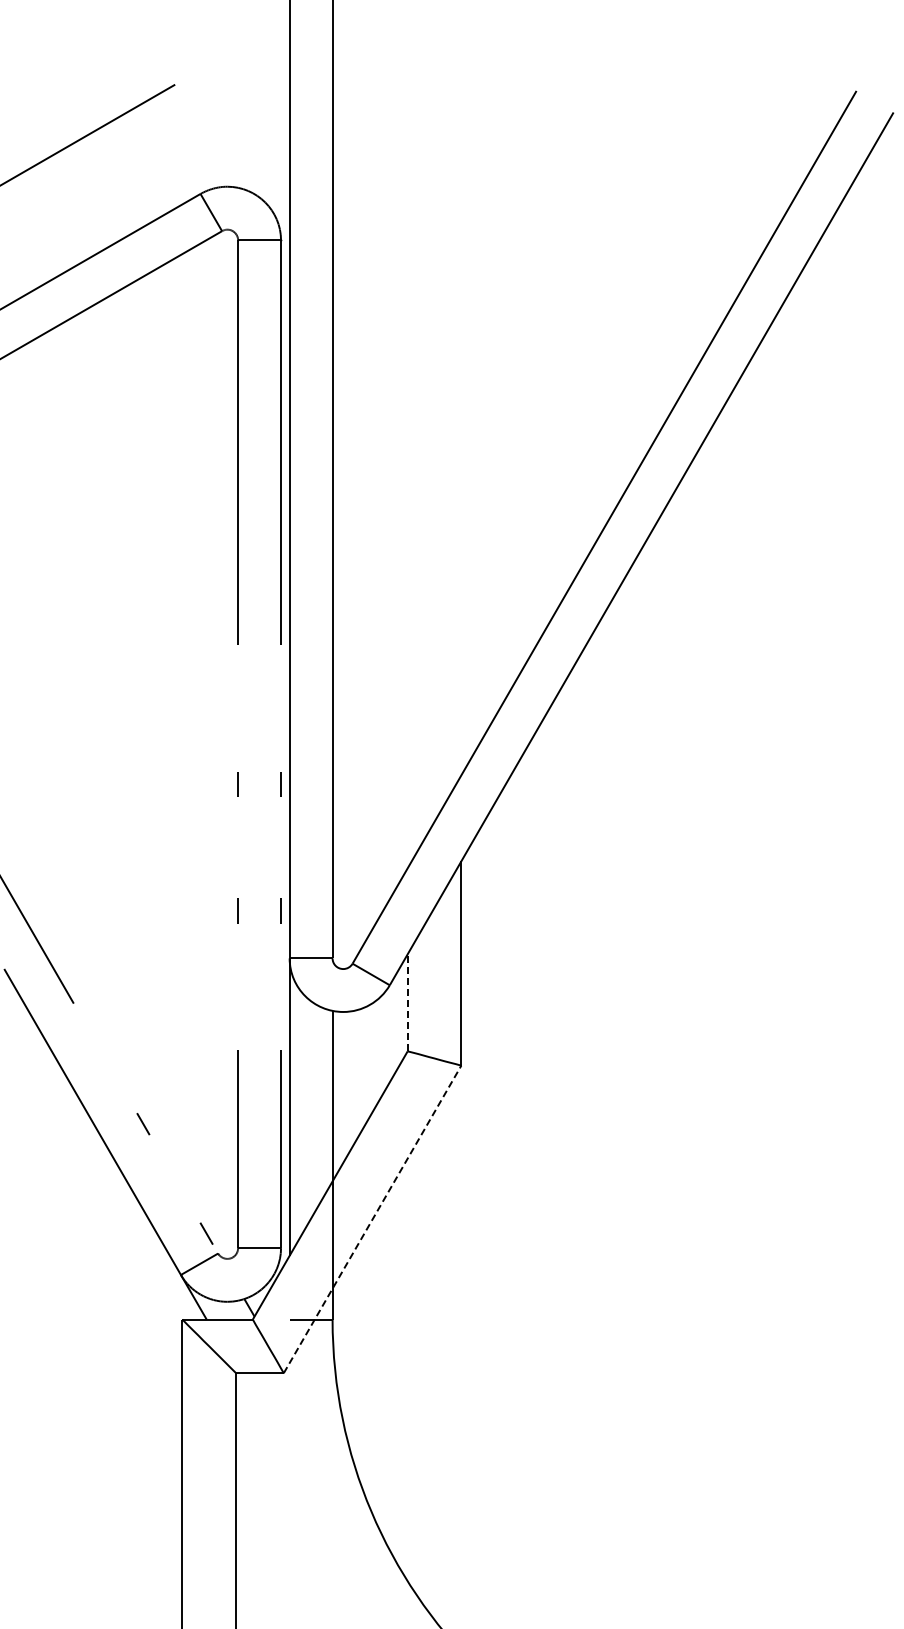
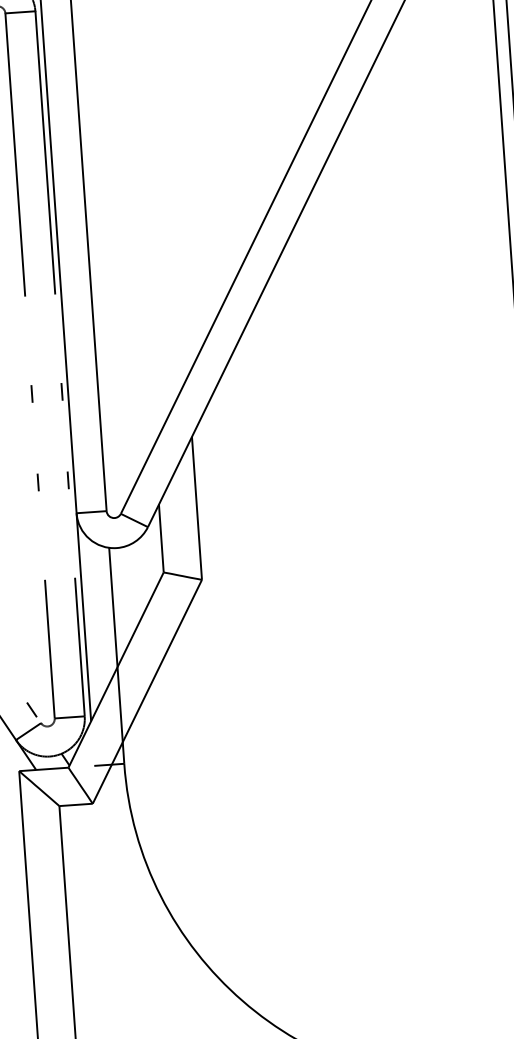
line: (407, 1002) -> (161, 538), dashed -> solid
line: (372, 1219) -> (147, 691), dashed -> solid

